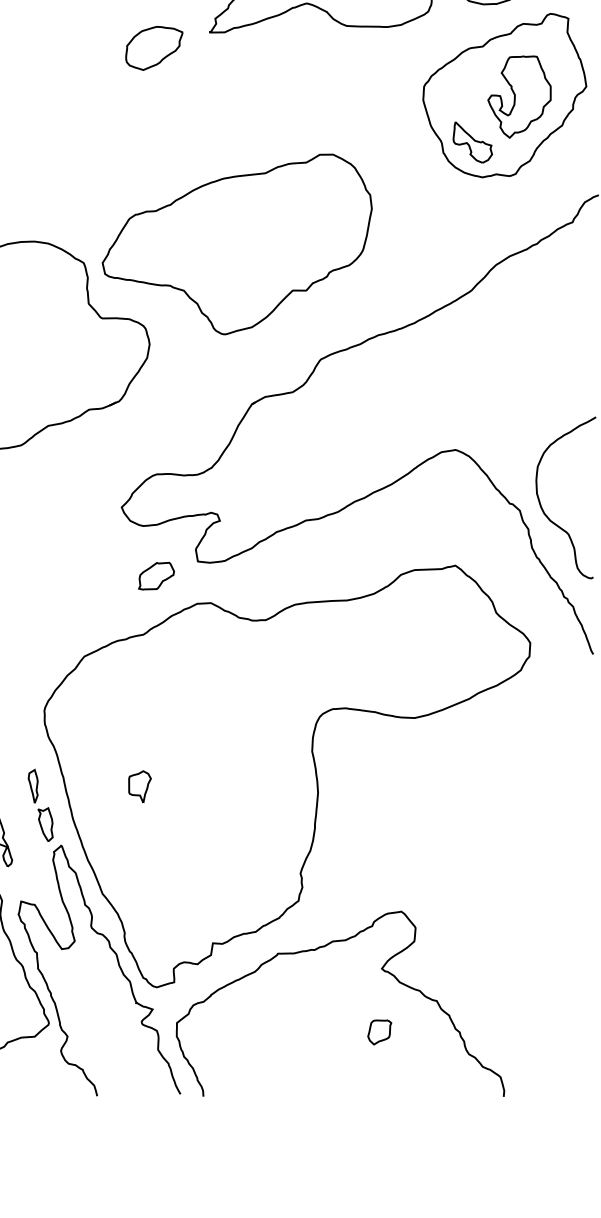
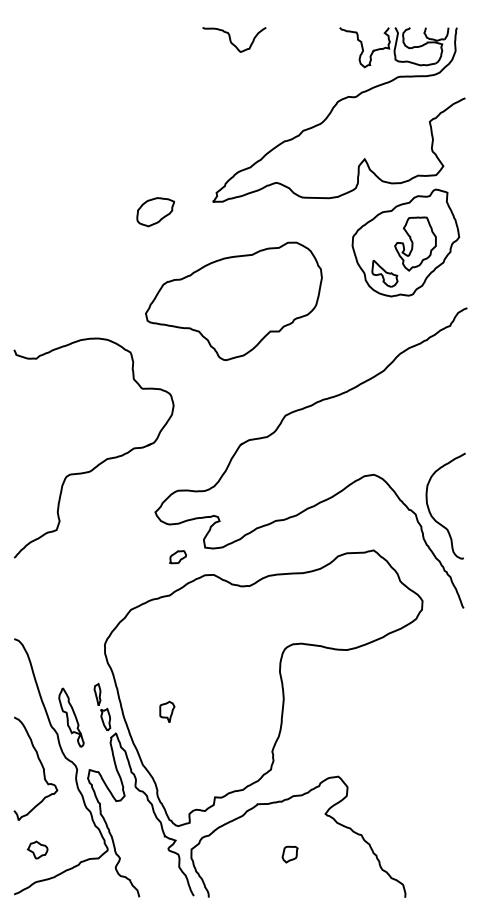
part: (153, 48) -> (155, 212), moved
part: (236, 243) -> (233, 300), moved
part: (155, 574) -> (177, 556), size x0.7
part: (140, 786) -> (167, 711), moved
part: (378, 1032) -> (289, 854), moved

